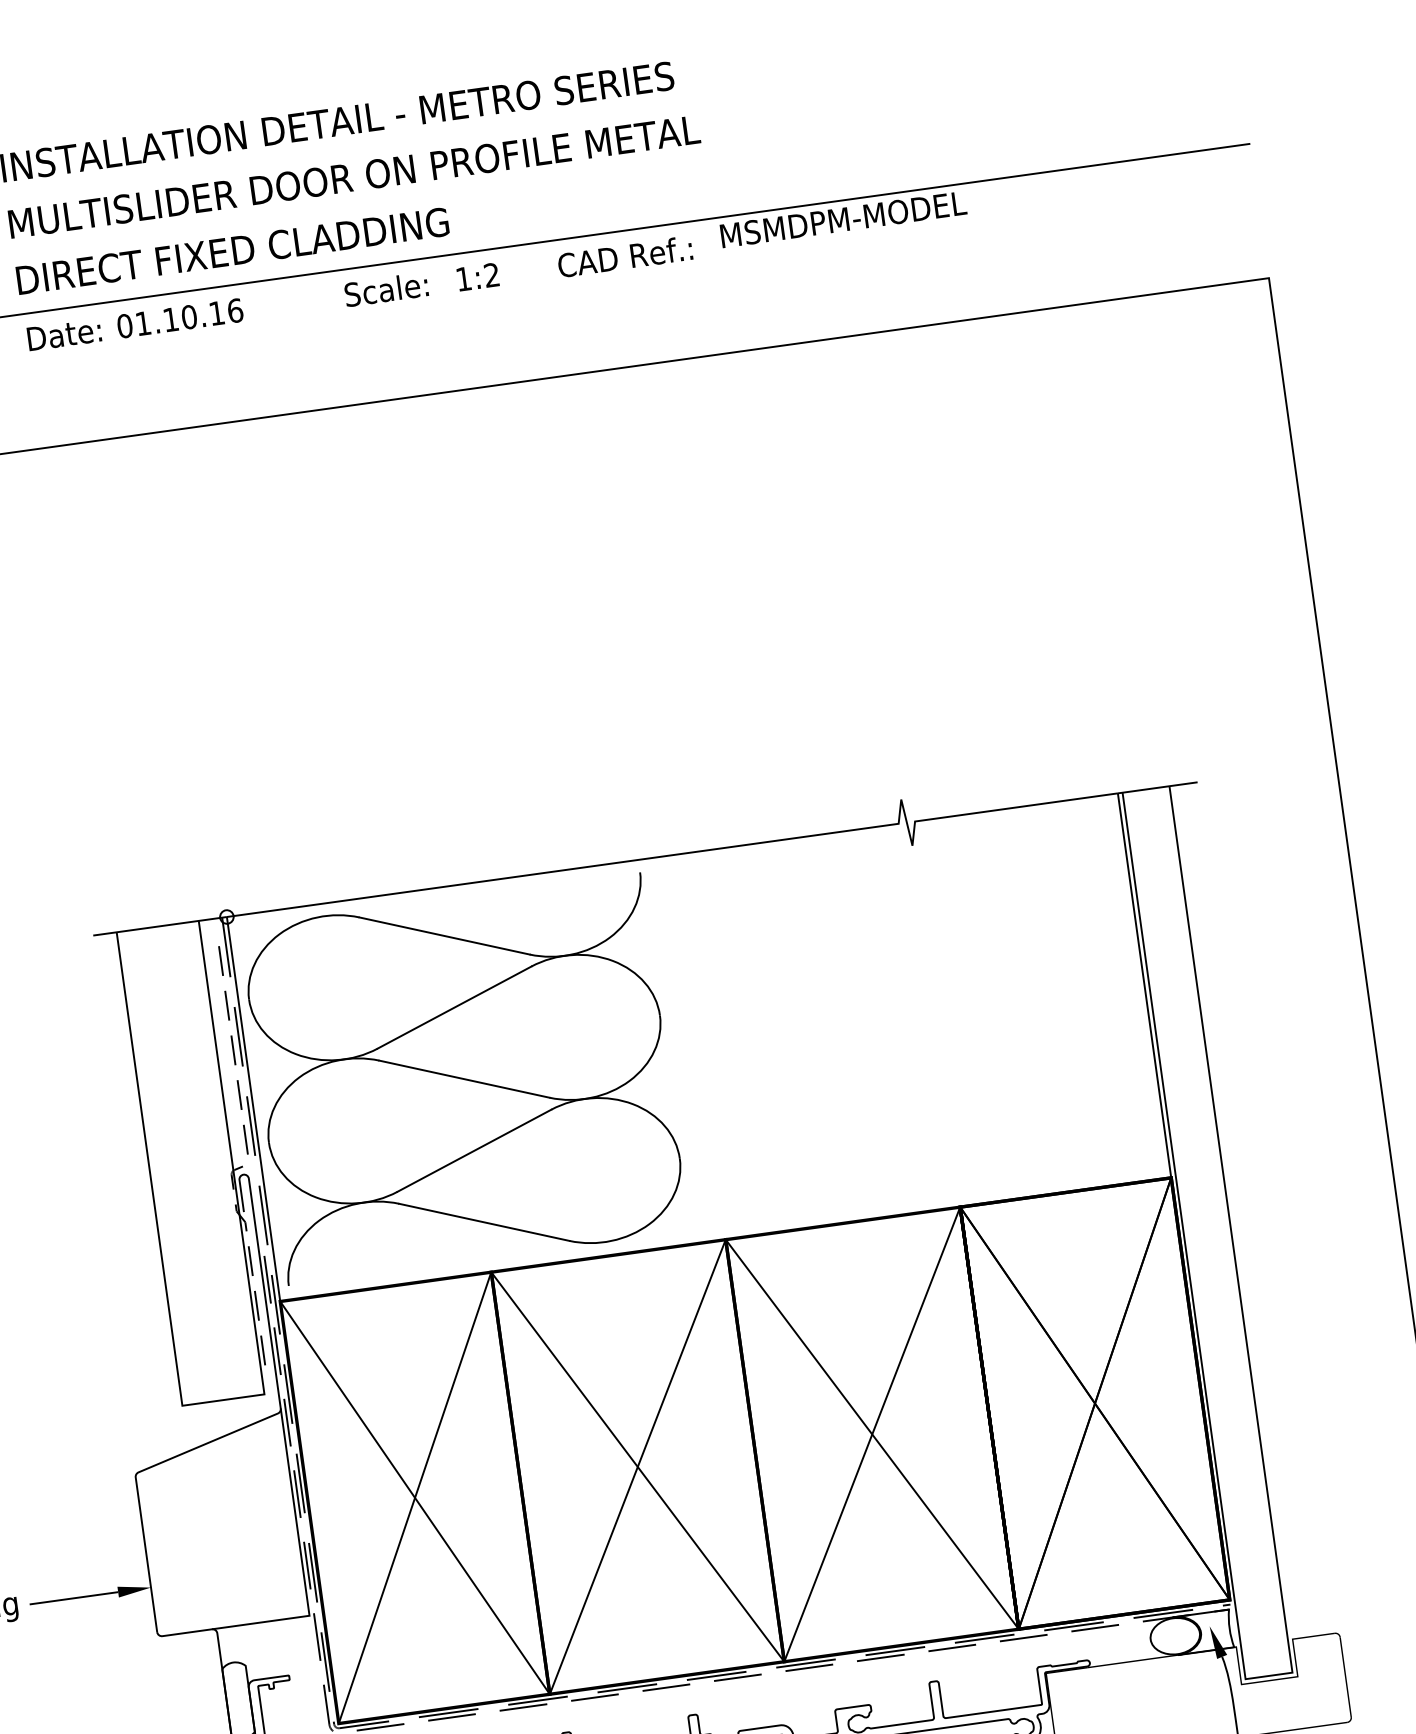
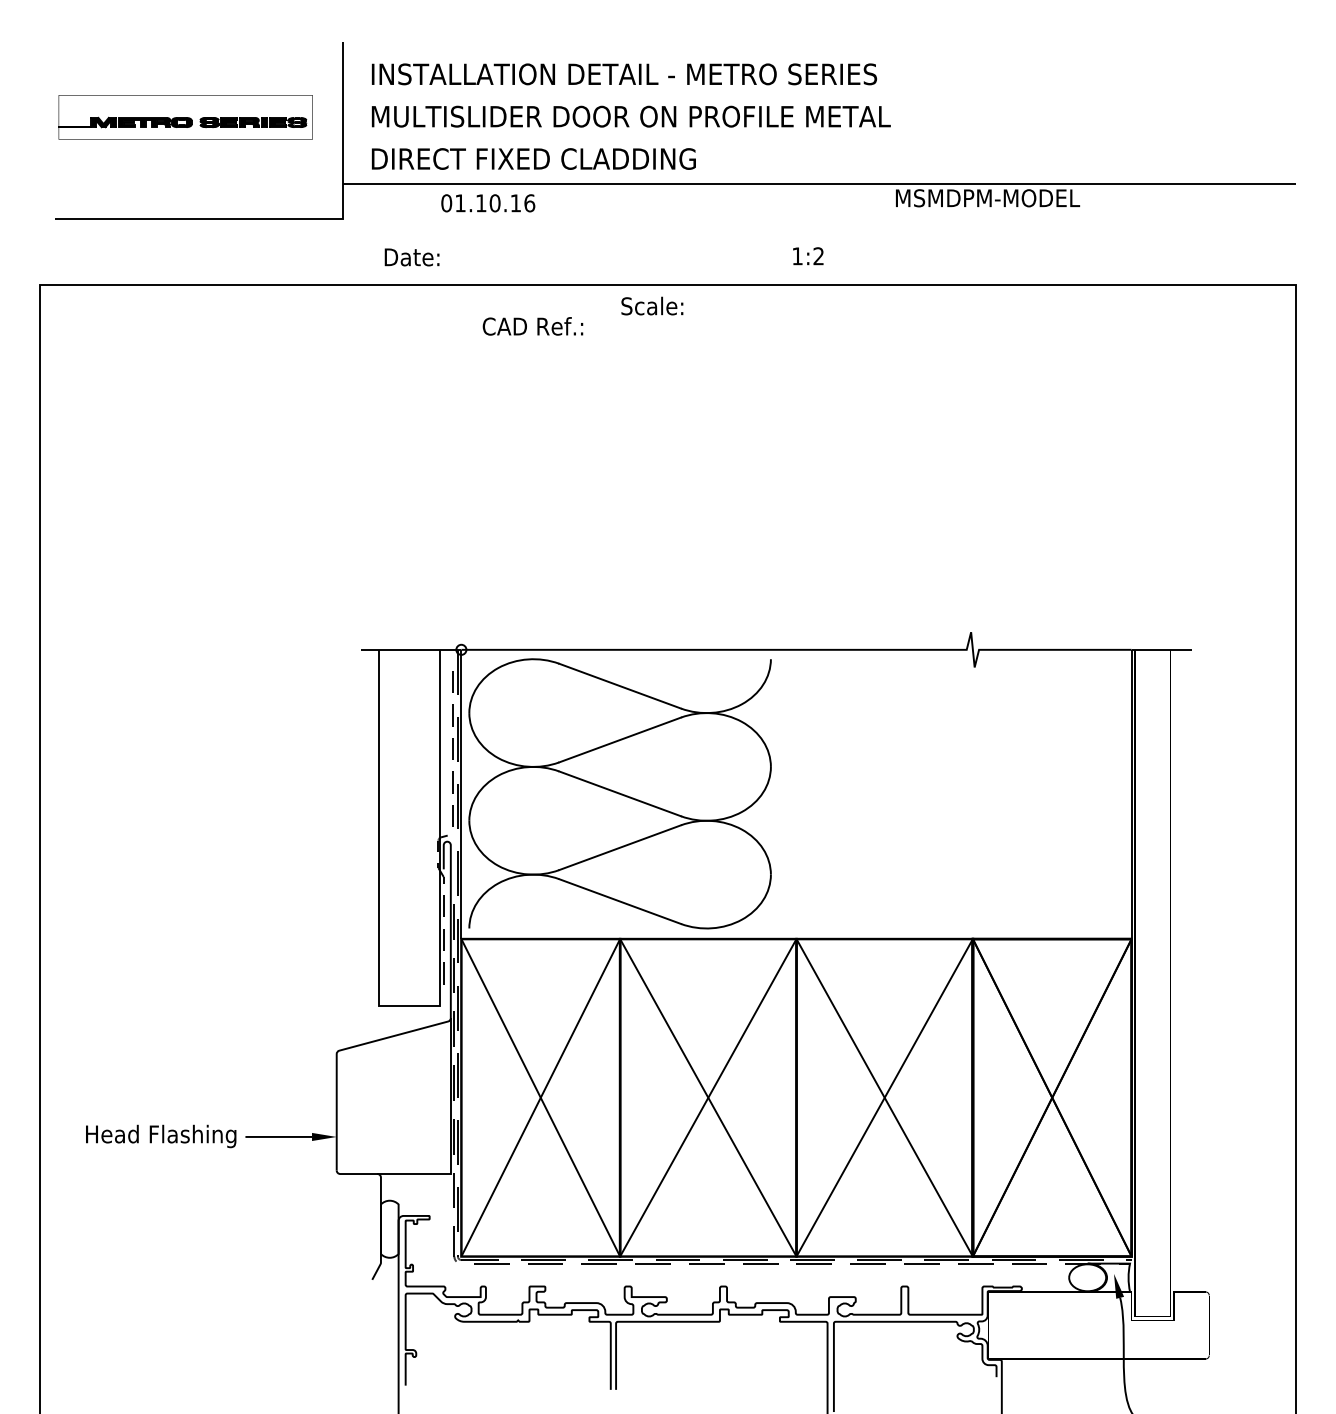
text: (624, 257) -> (532, 326), moved
text: (478, 277) -> (808, 256), moved
text: (386, 288) -> (652, 305), moved
text: (63, 334) -> (411, 257), moved

